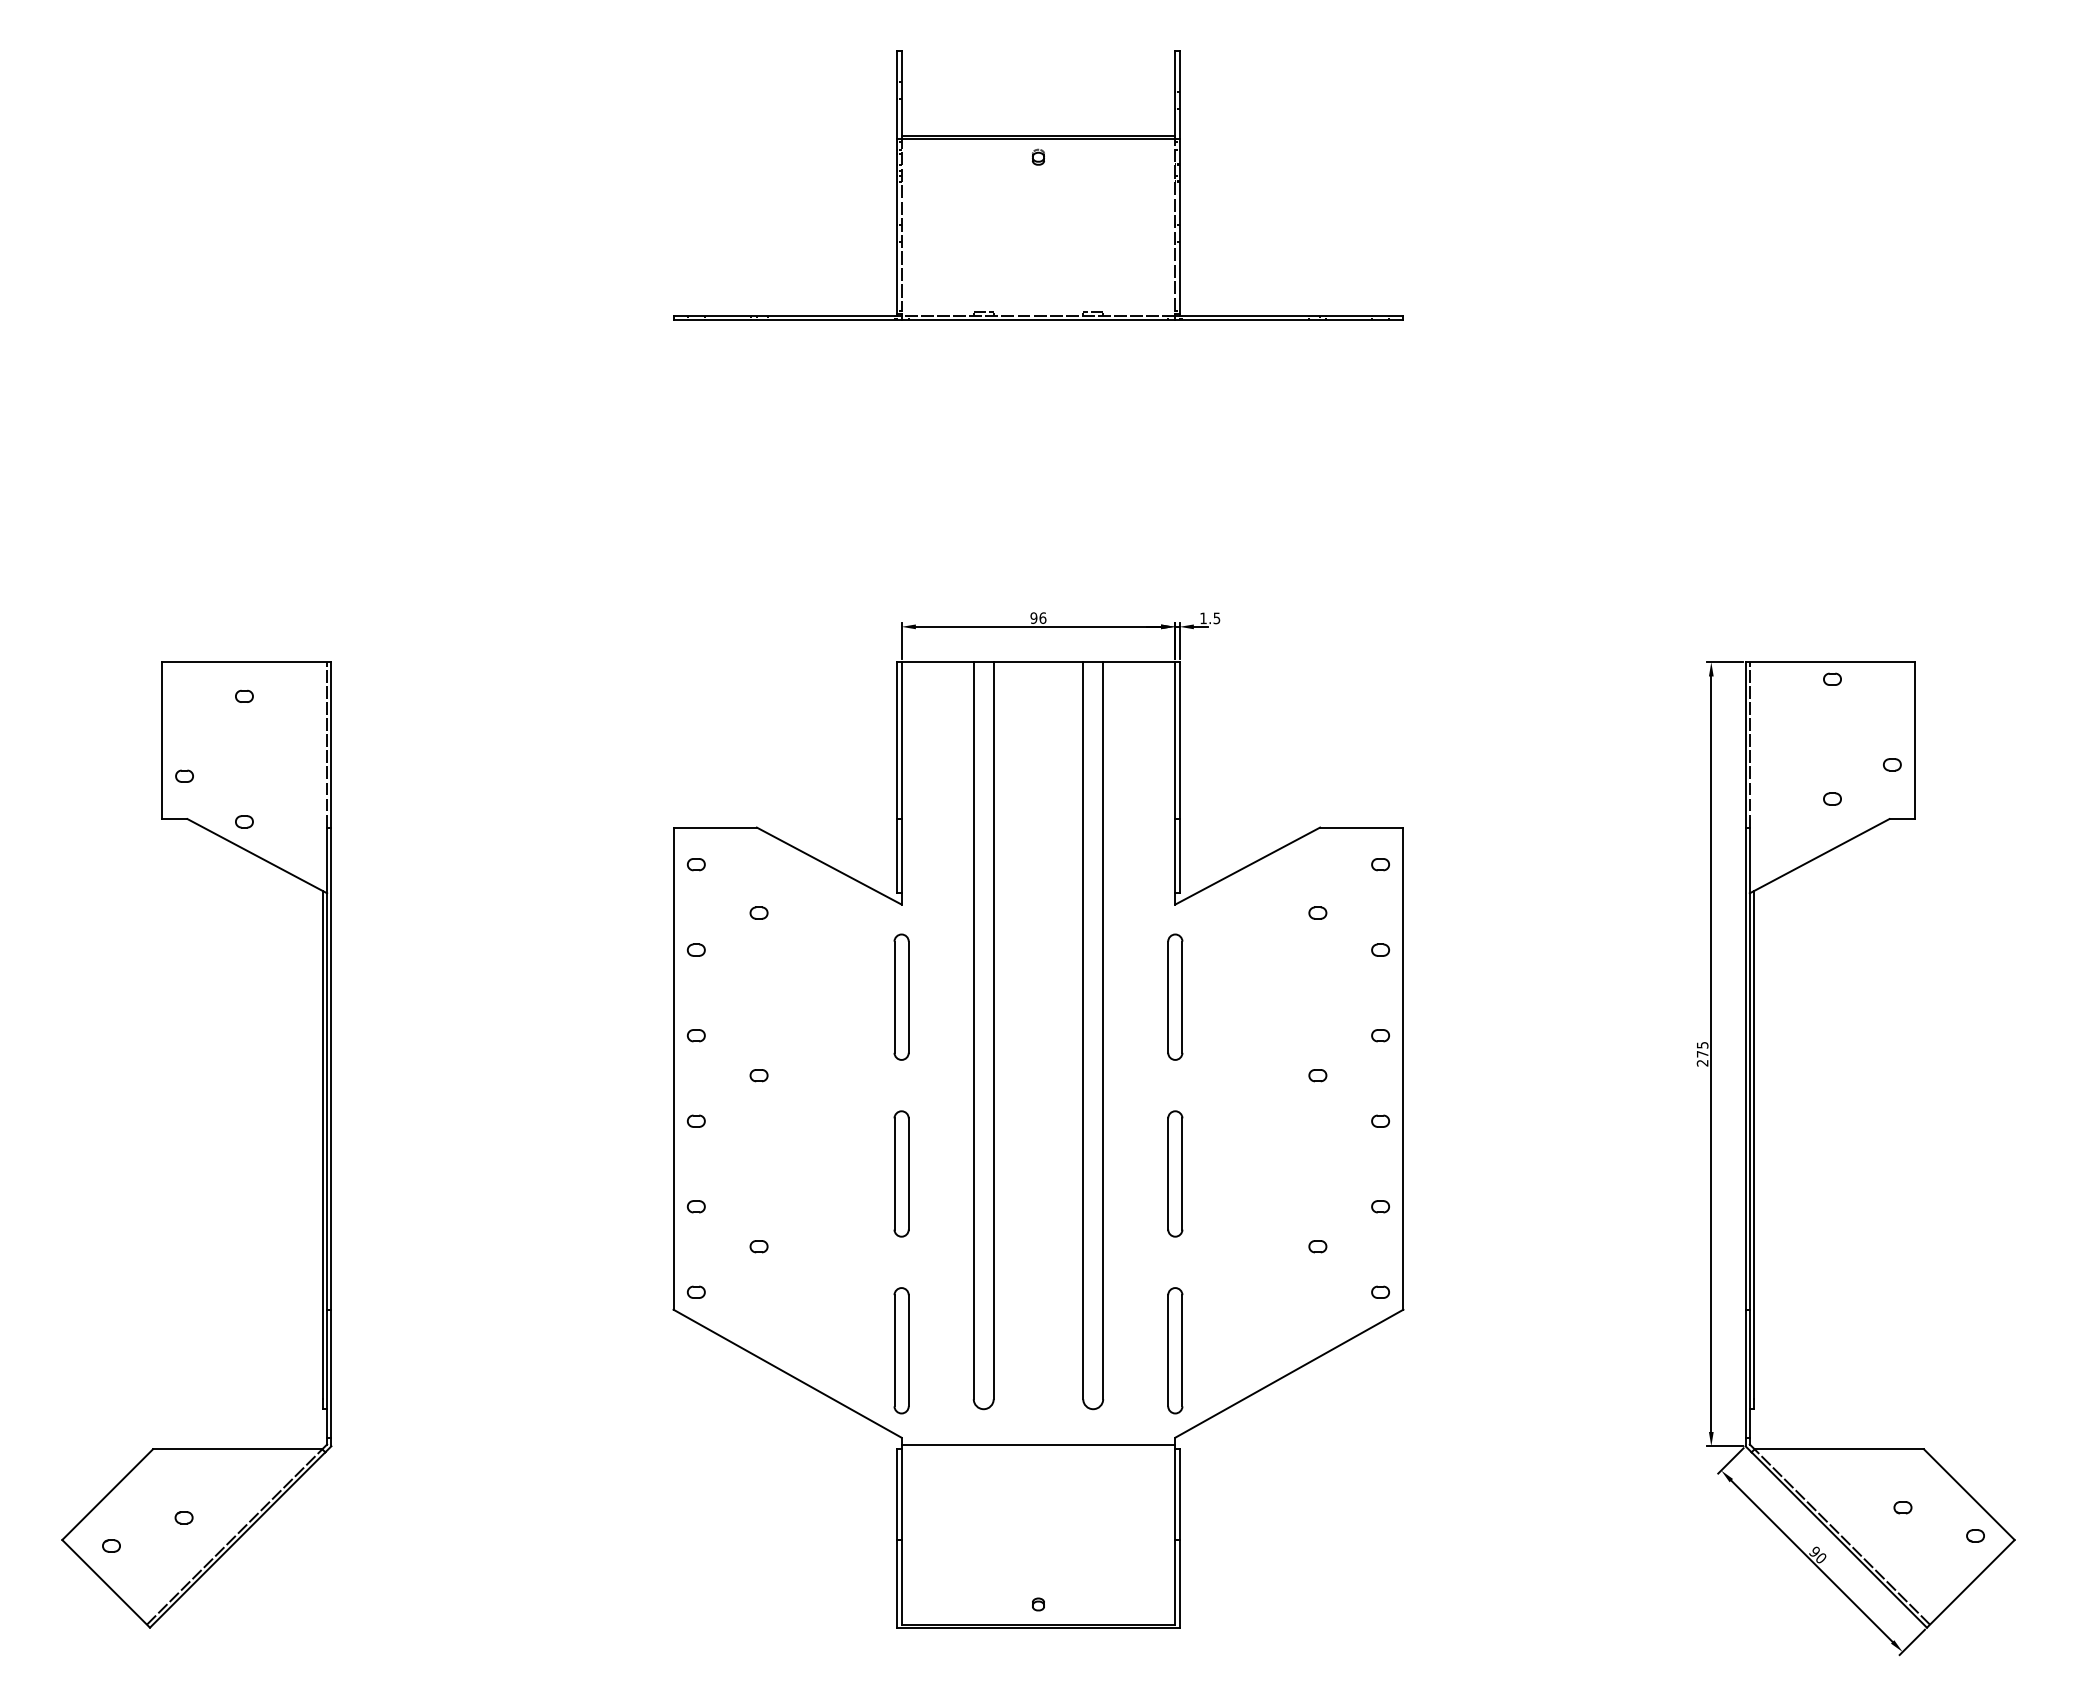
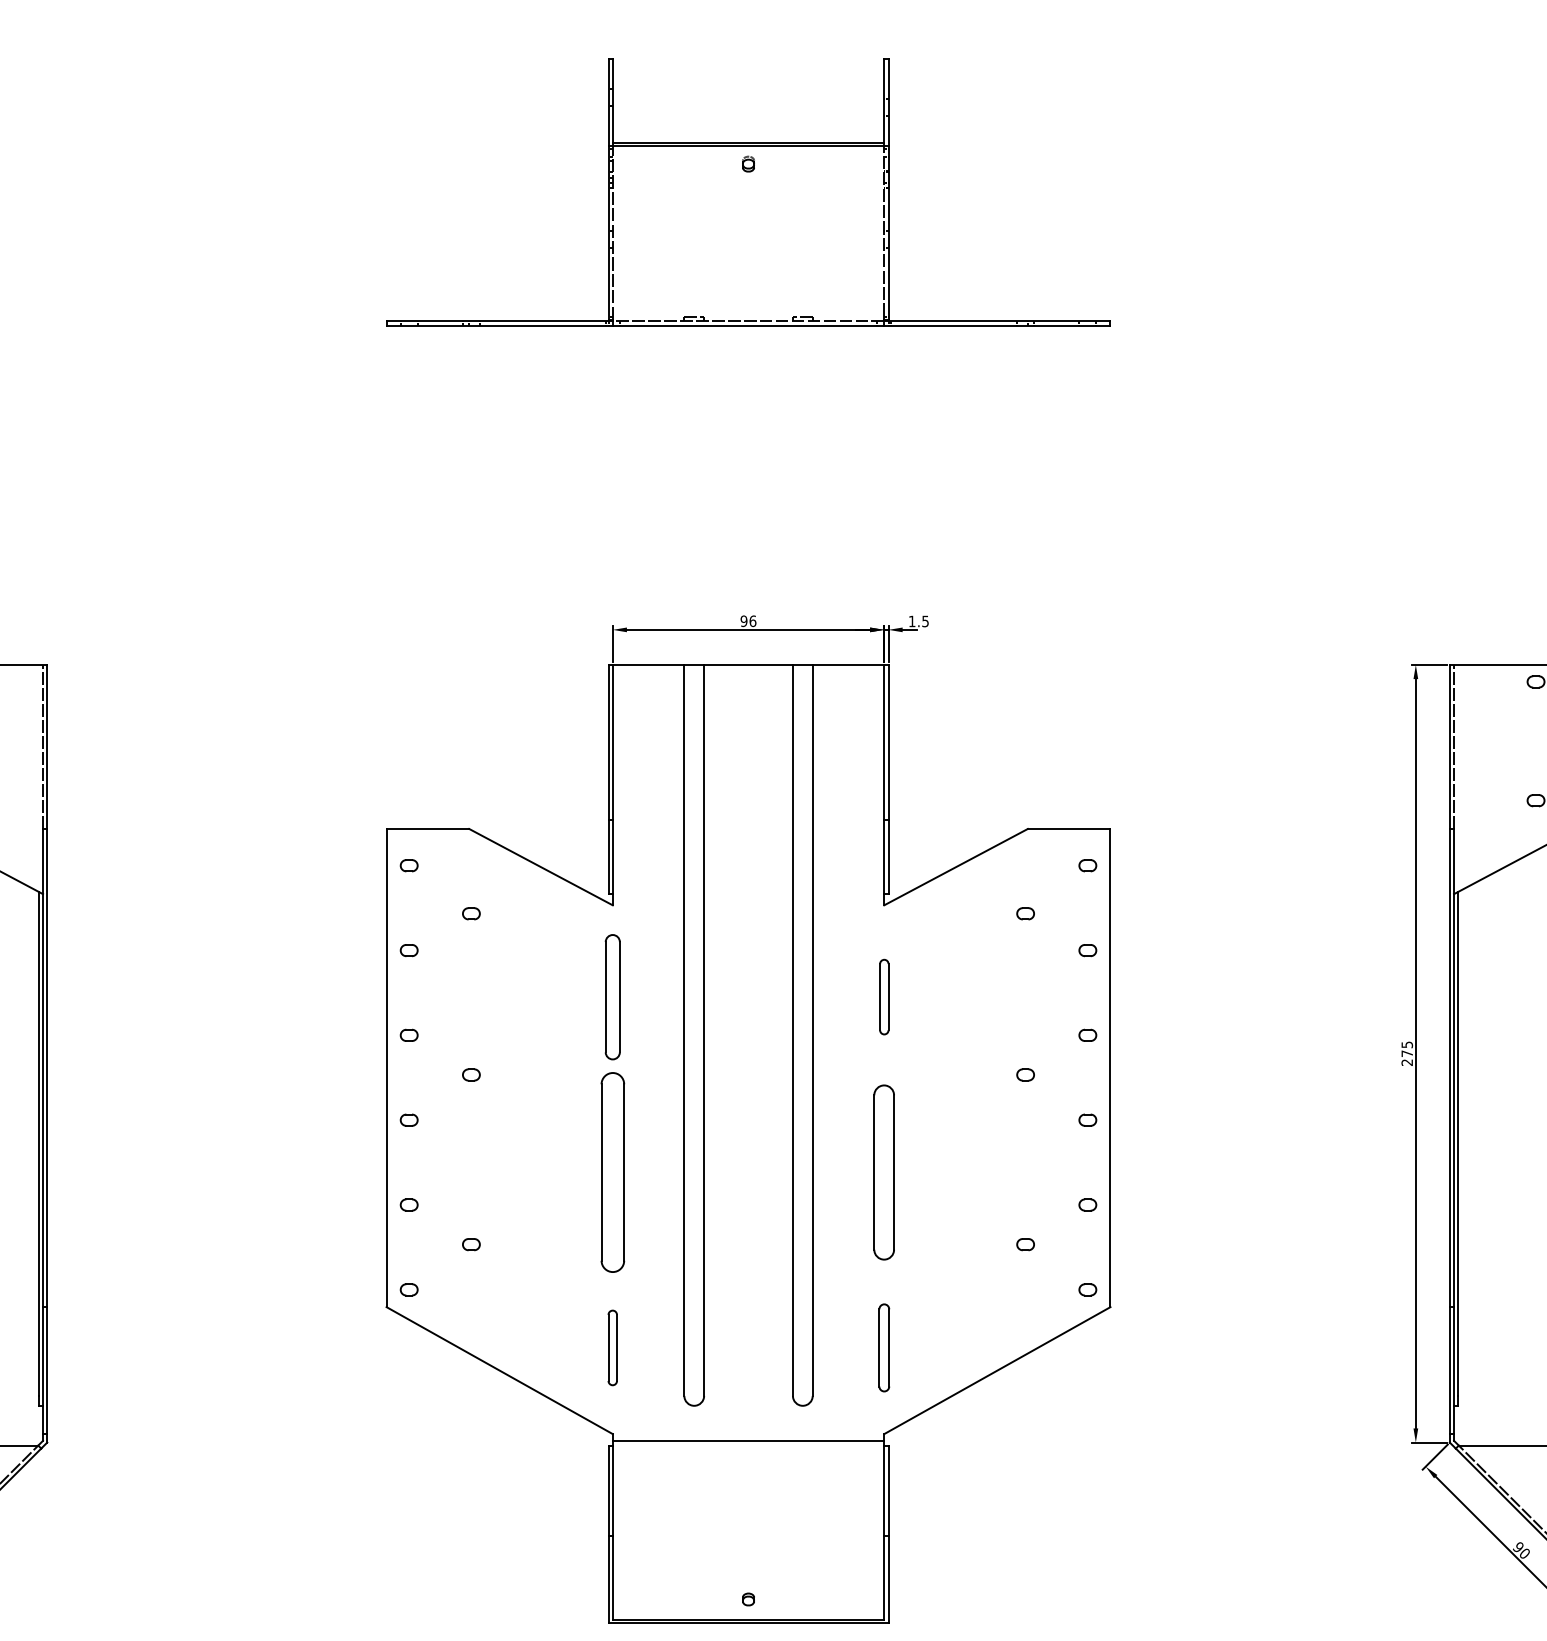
part: (1175, 996) -> (884, 996), size x0.6
part: (901, 1173) -> (612, 1172), size x1.6
part: (1175, 1173) -> (884, 1172), size x1.4
part: (901, 1350) -> (612, 1347), size x0.6
part: (1175, 1350) -> (884, 1347), size x0.7

